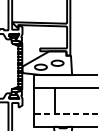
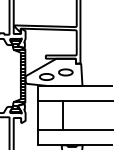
line: (66, 113) -> (75, 130), dashed -> solid

